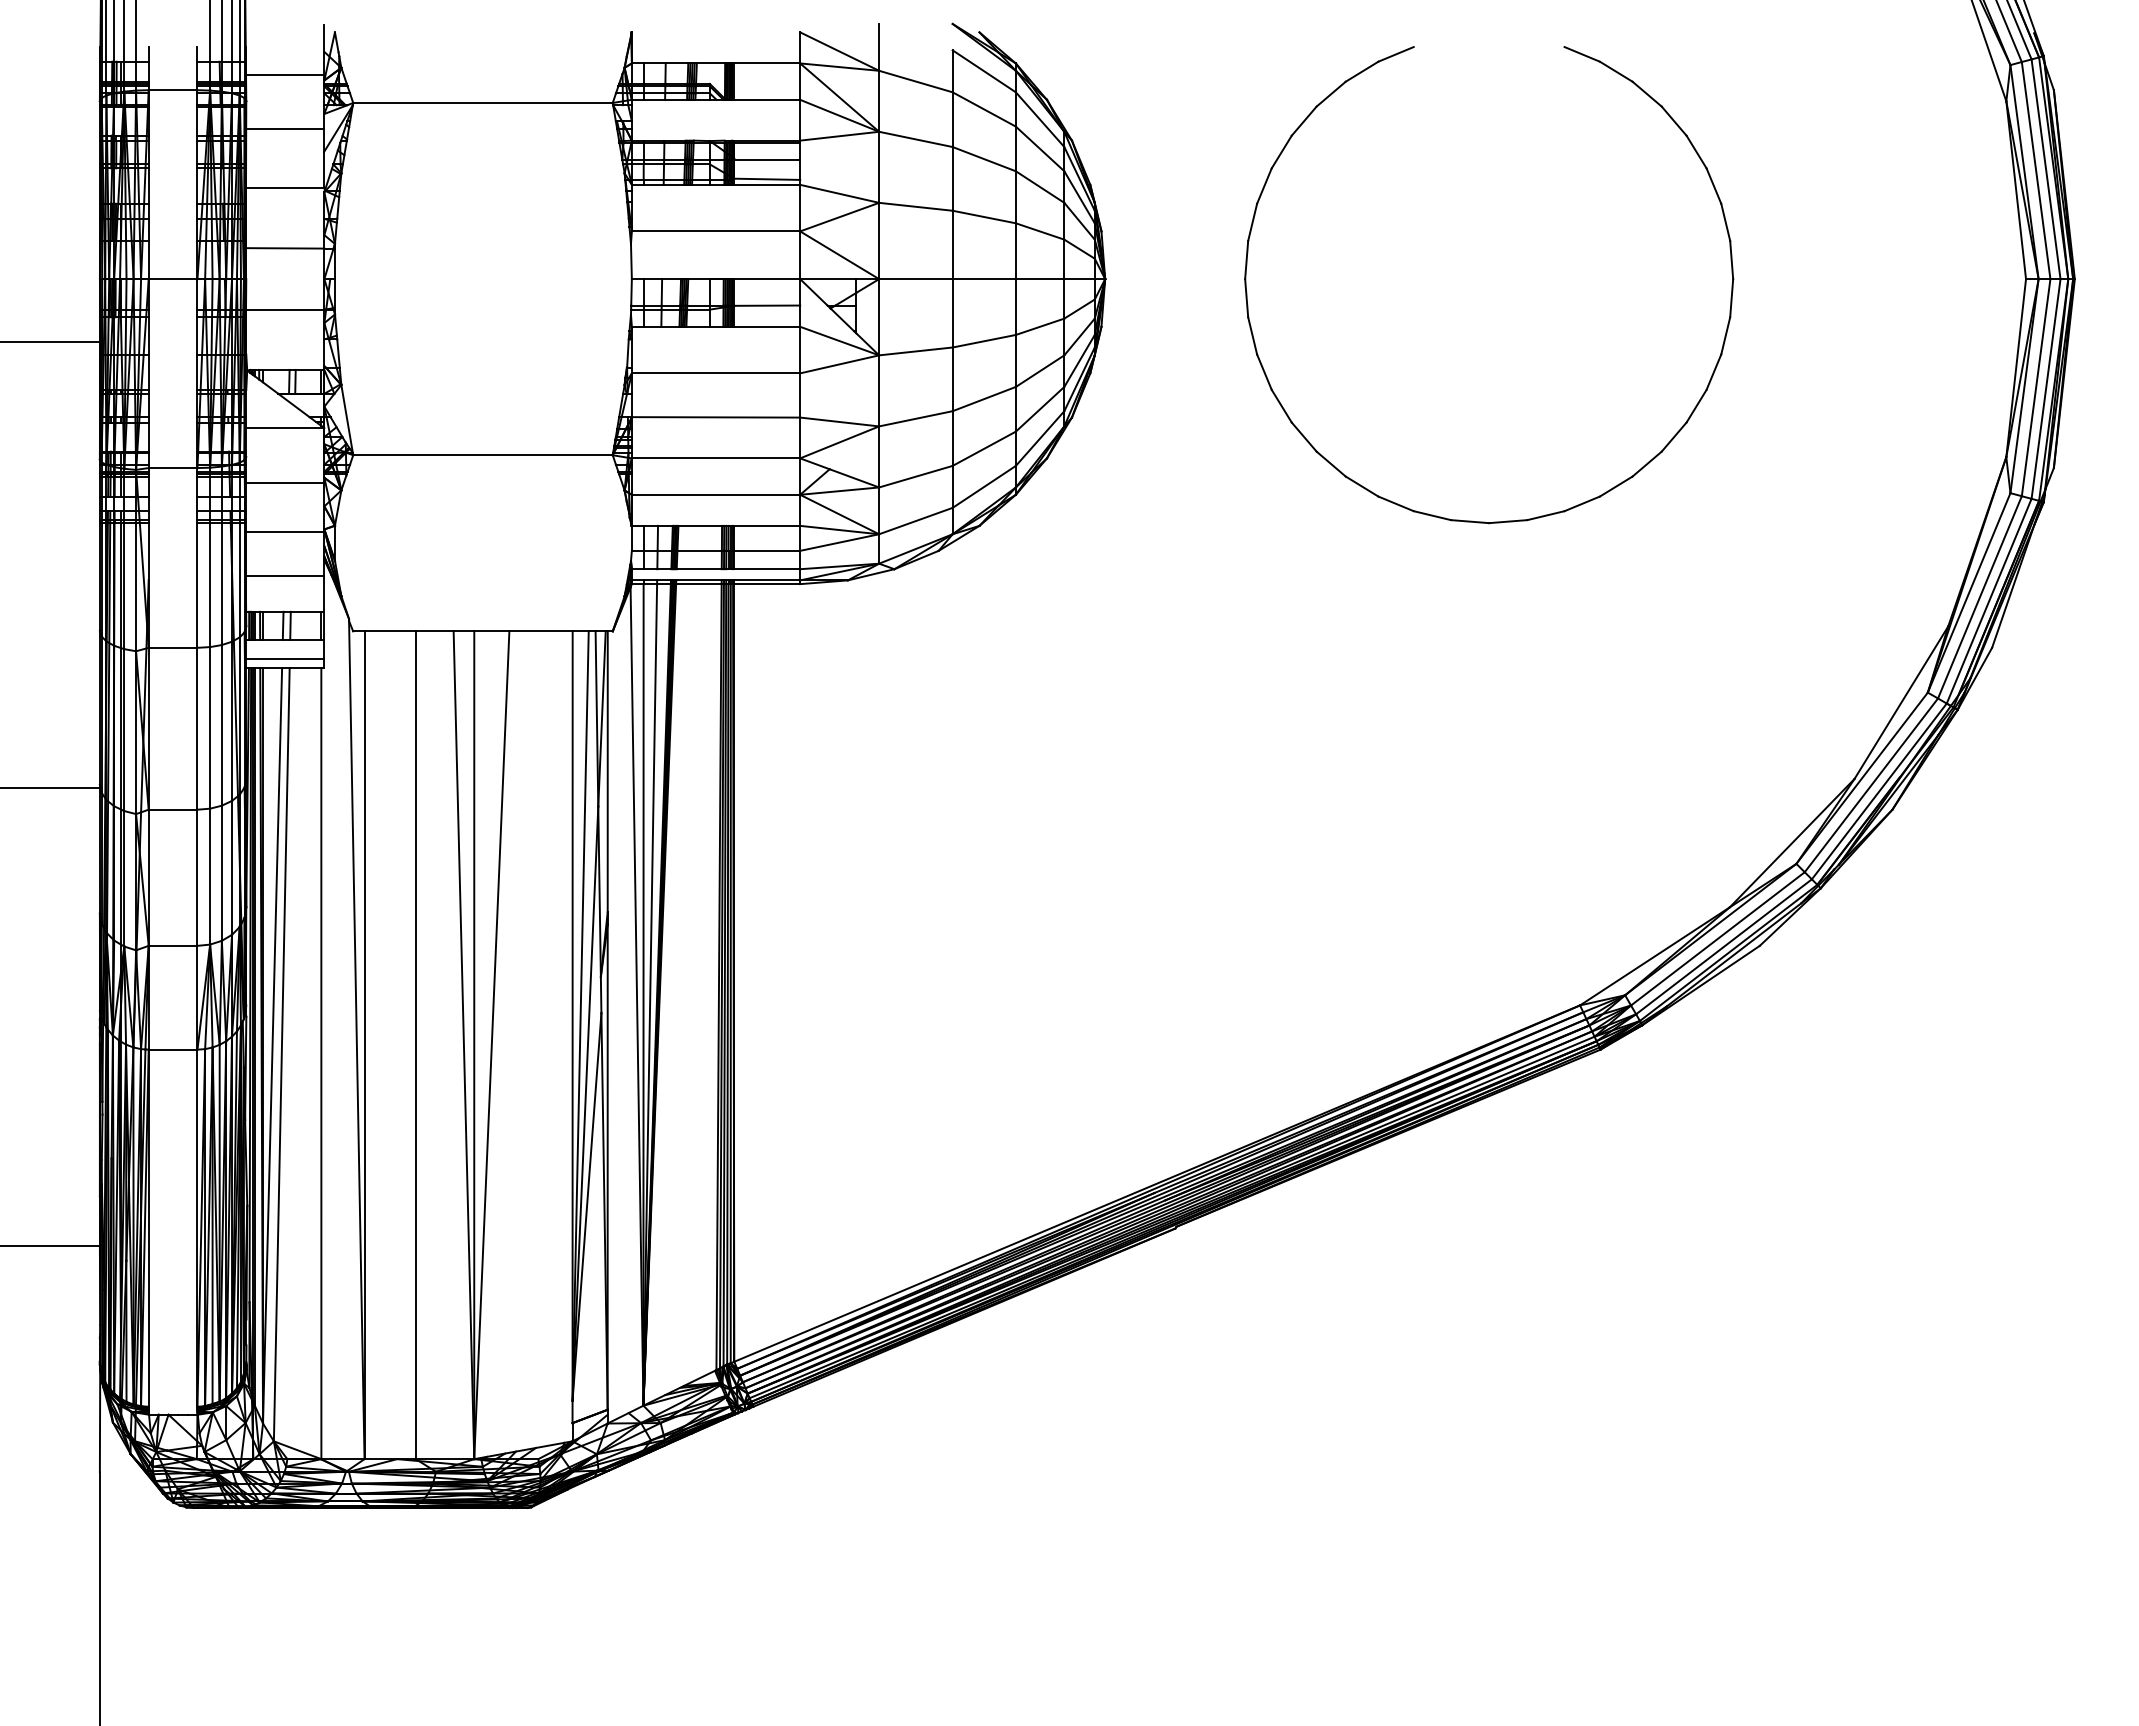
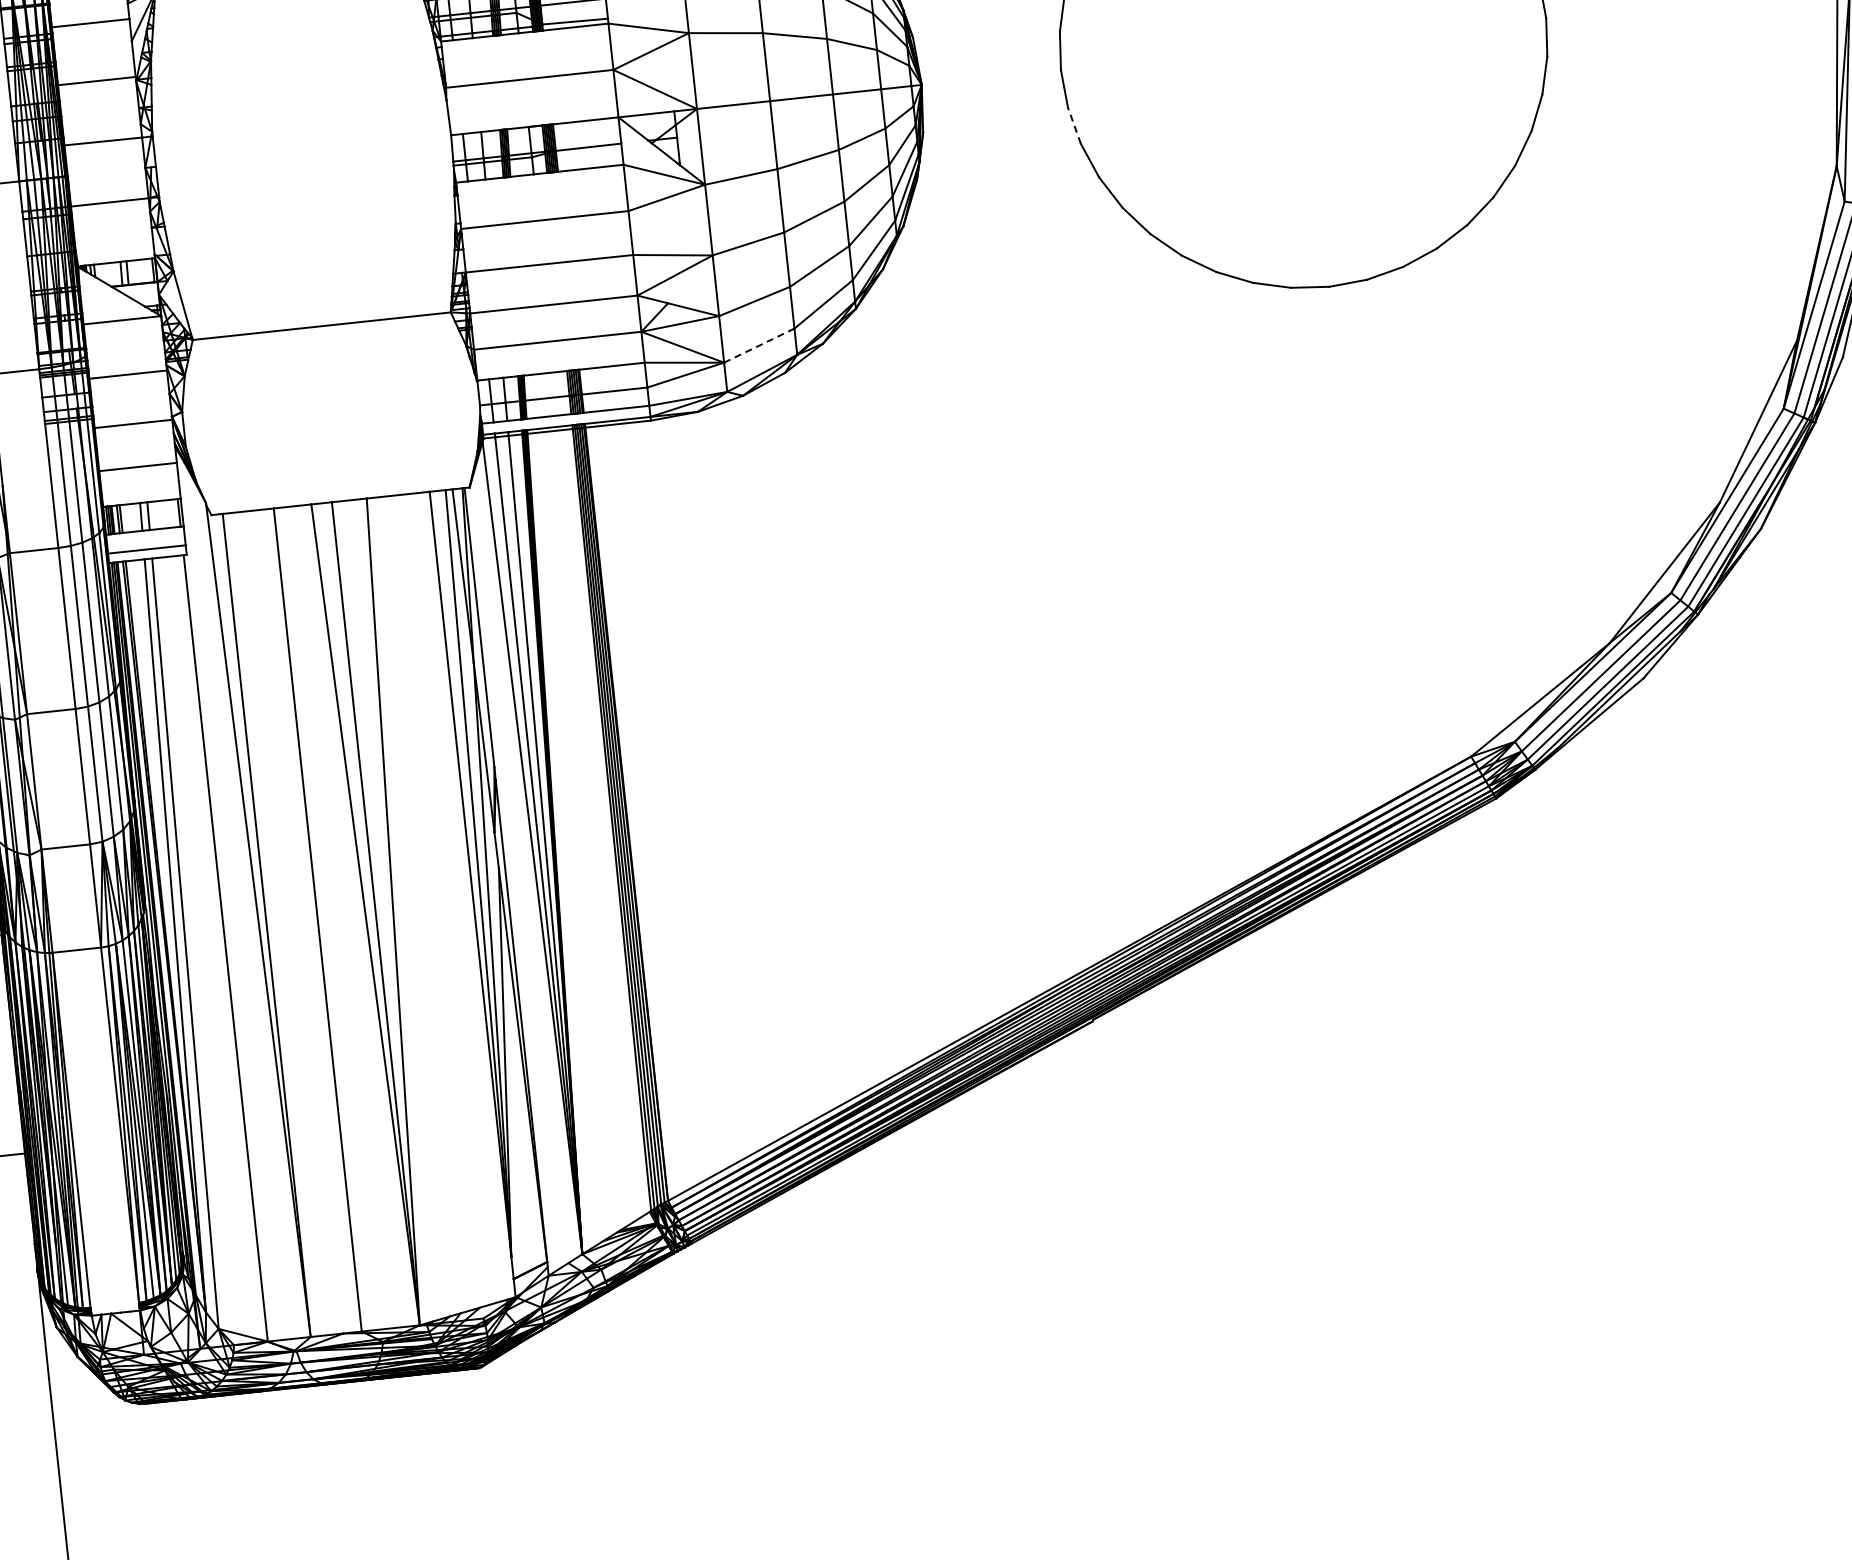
line: (1252, 335) -> (1074, 125), solid -> dashed
line: (916, 520) -> (759, 345), solid -> dashed

